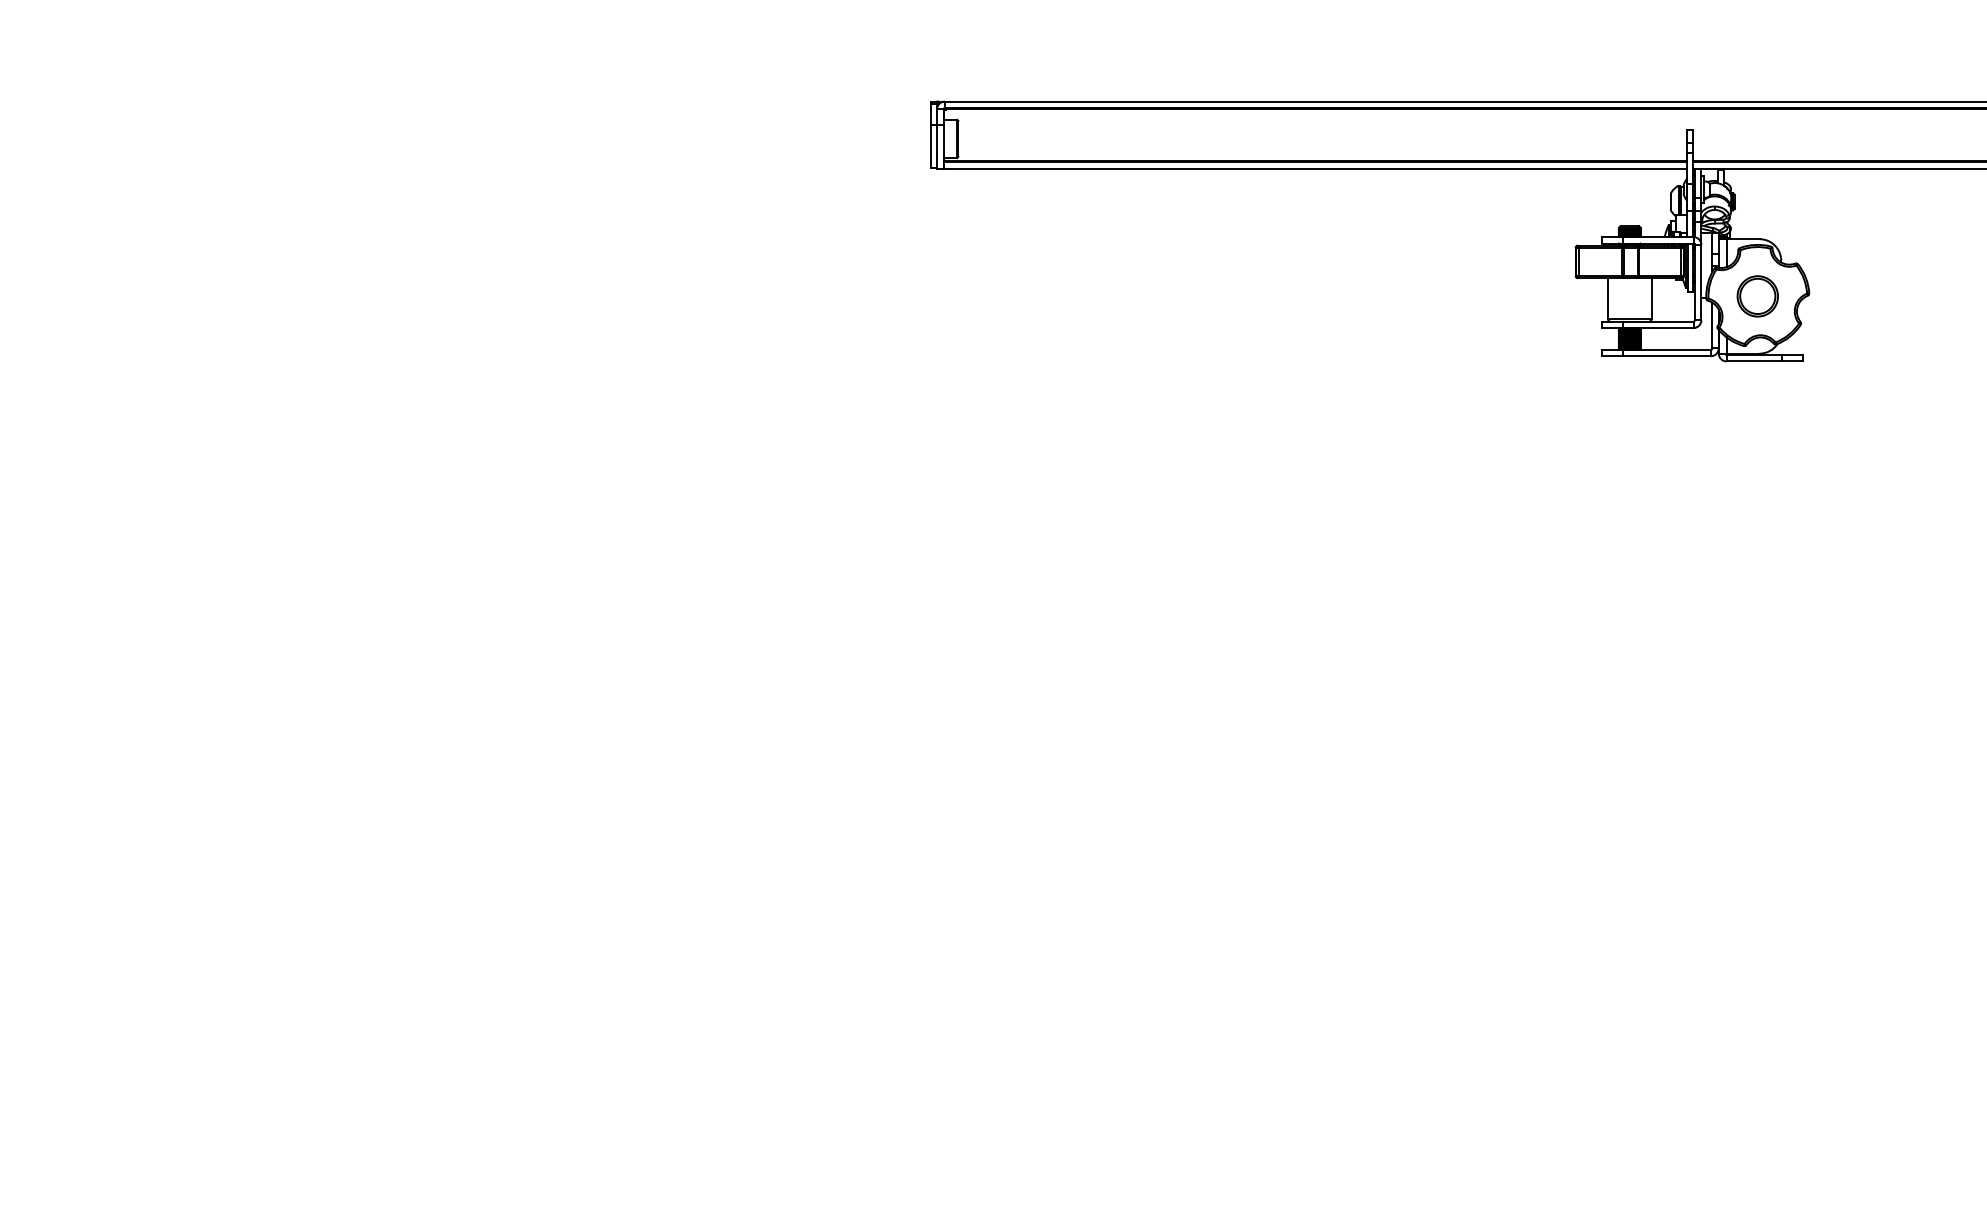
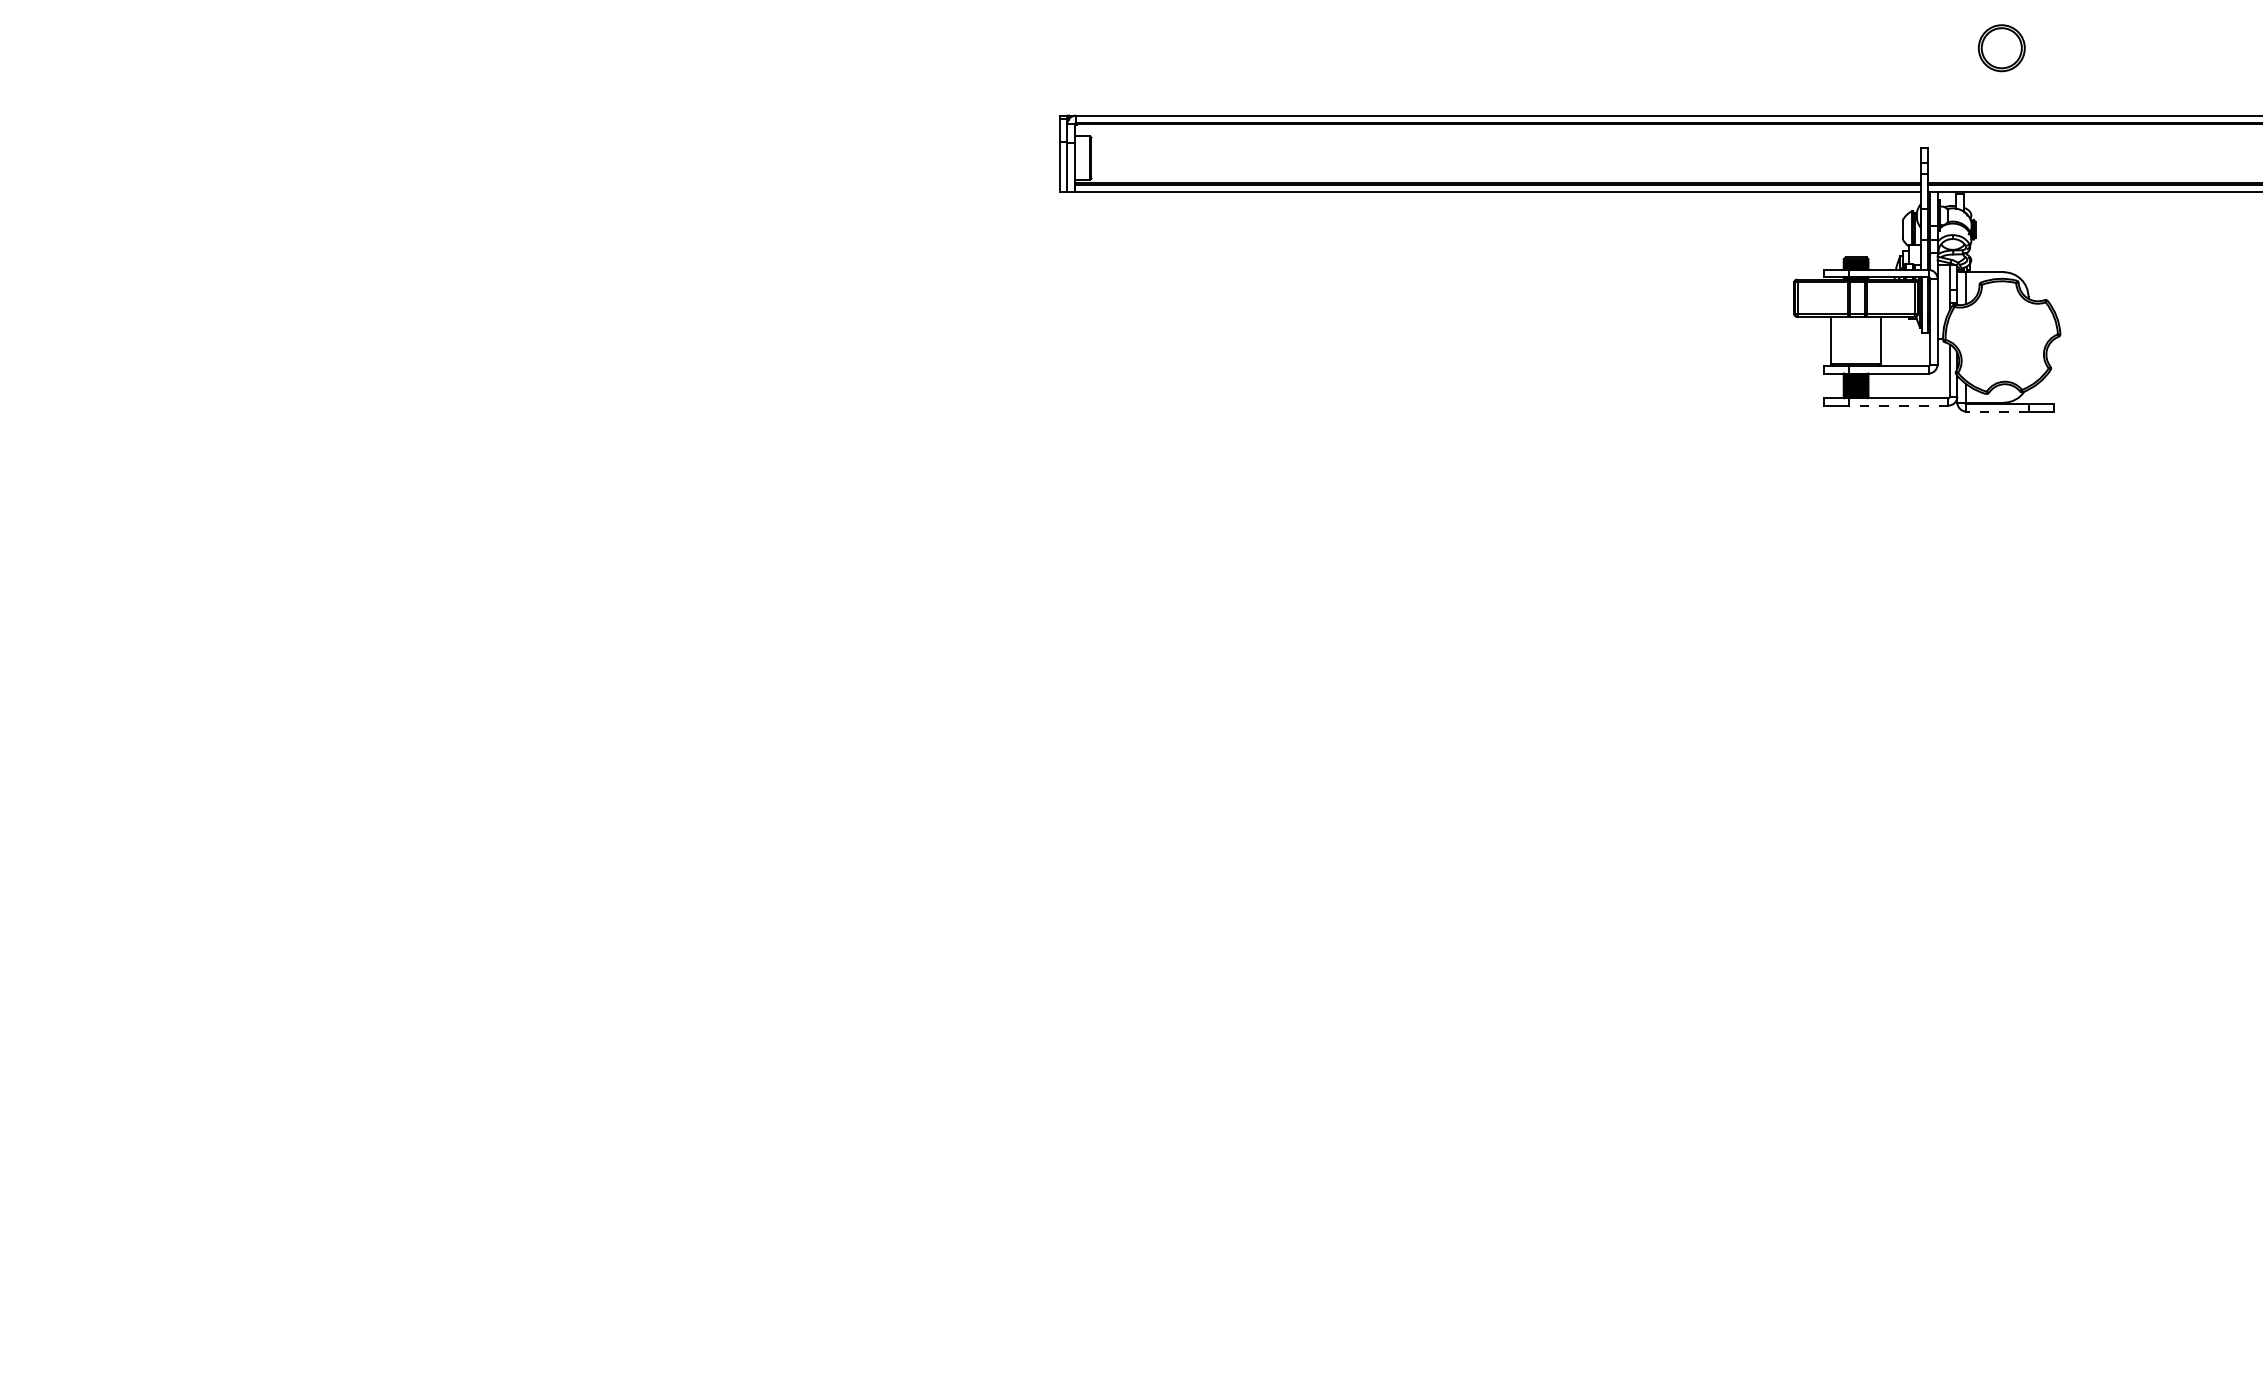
part: (1757, 296) -> (2001, 48), moved
line: (1667, 356) -> (1898, 405), solid -> dashed
line: (1754, 361) -> (1998, 411), solid -> dashed

